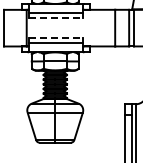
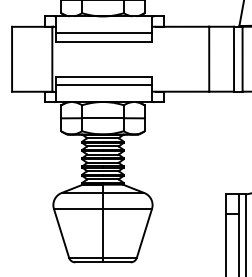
line: (56, 18) -> (105, 42), dashed -> solid
line: (56, 38) -> (105, 77), dashed -> solid

